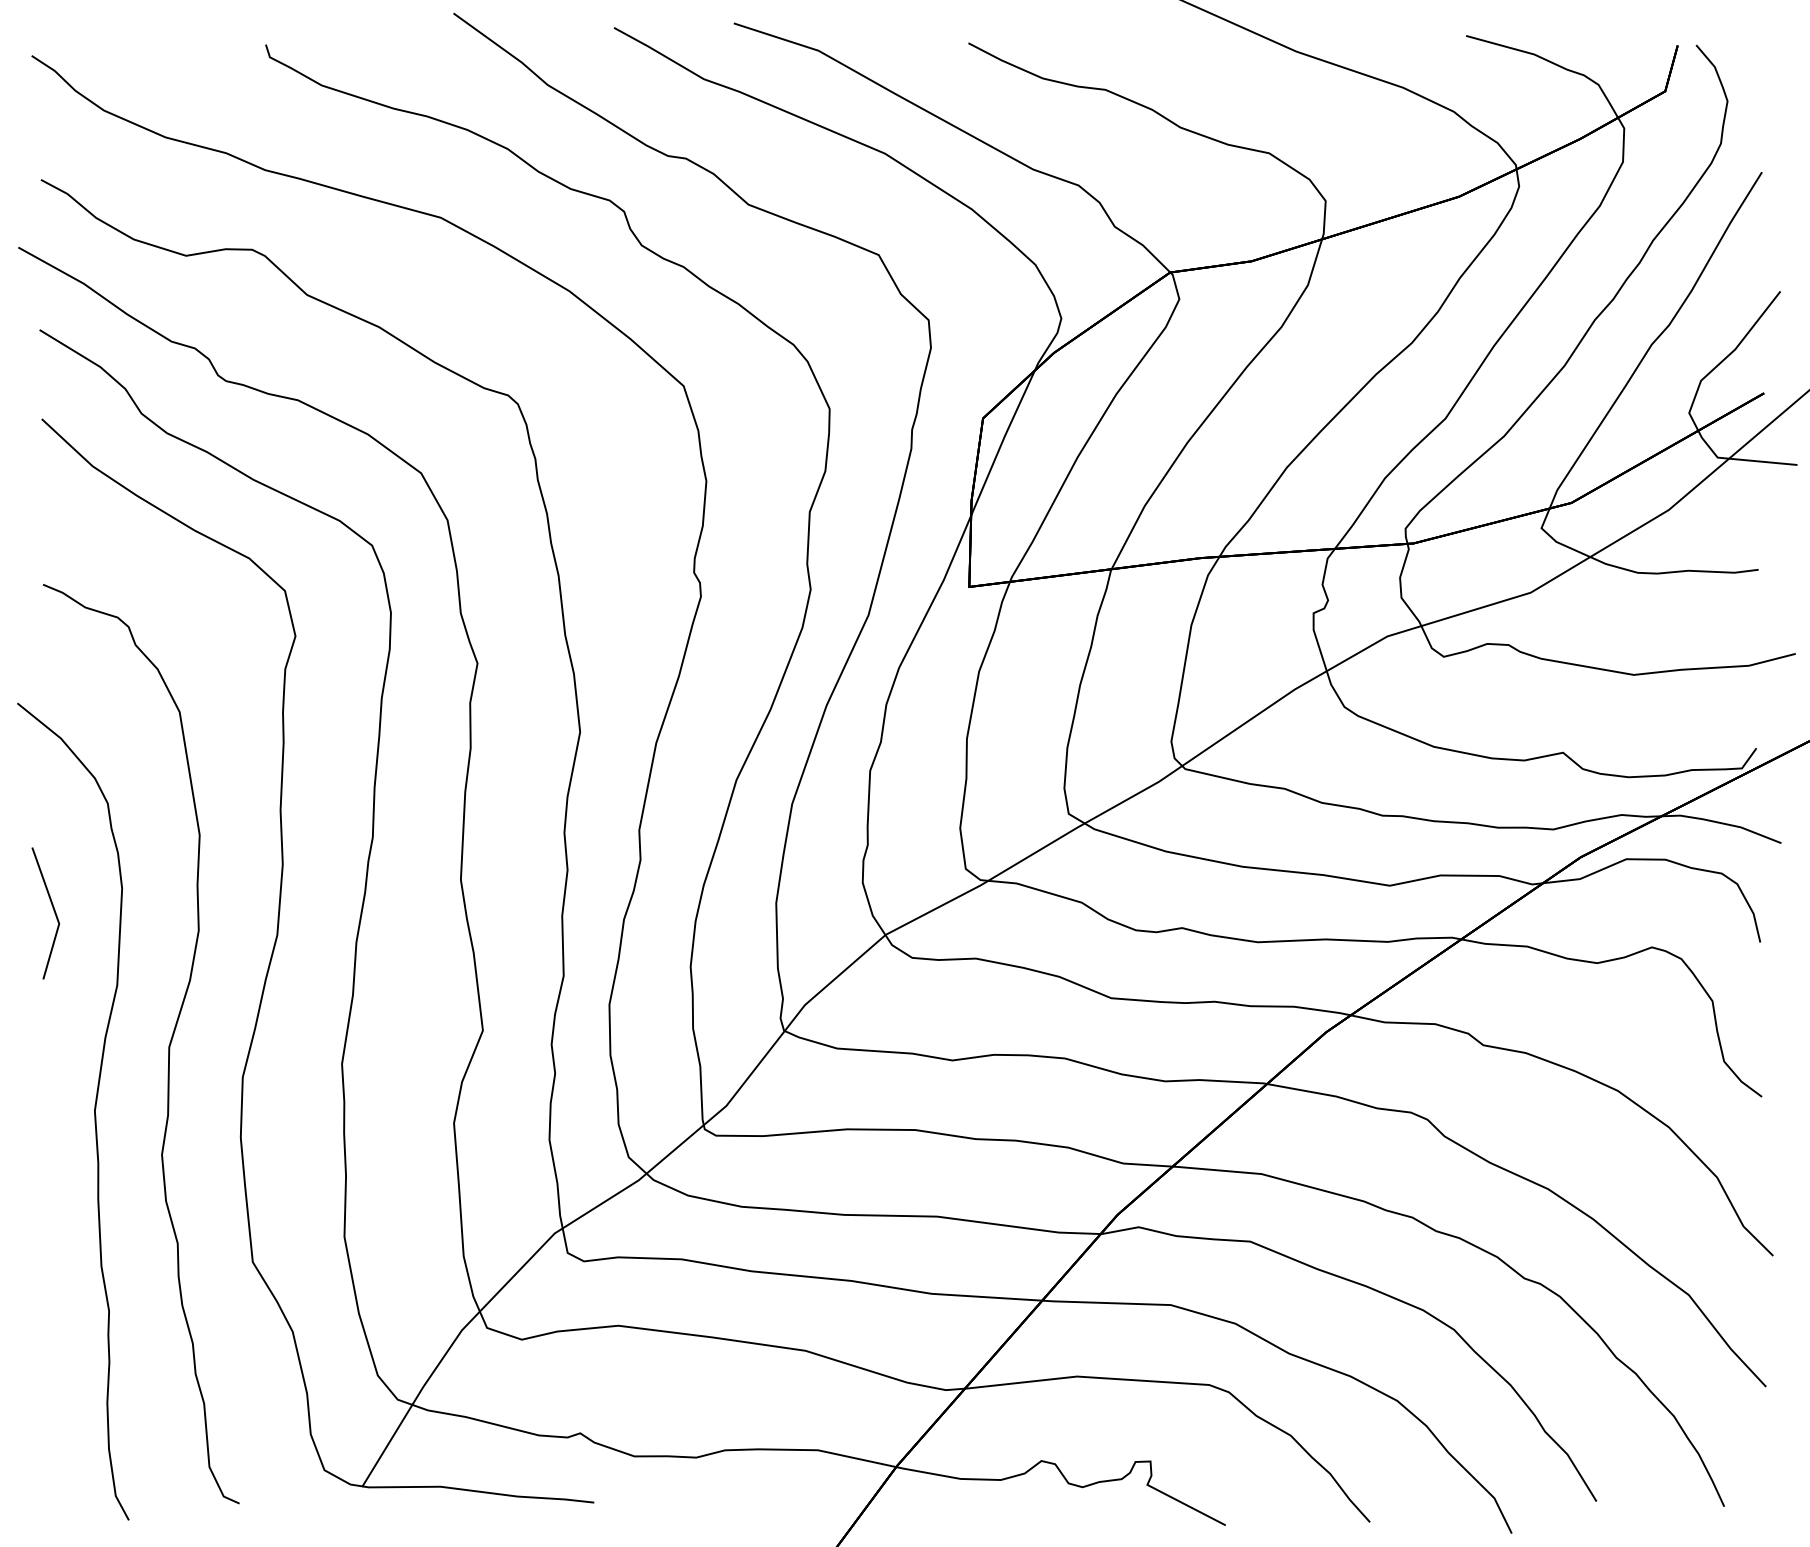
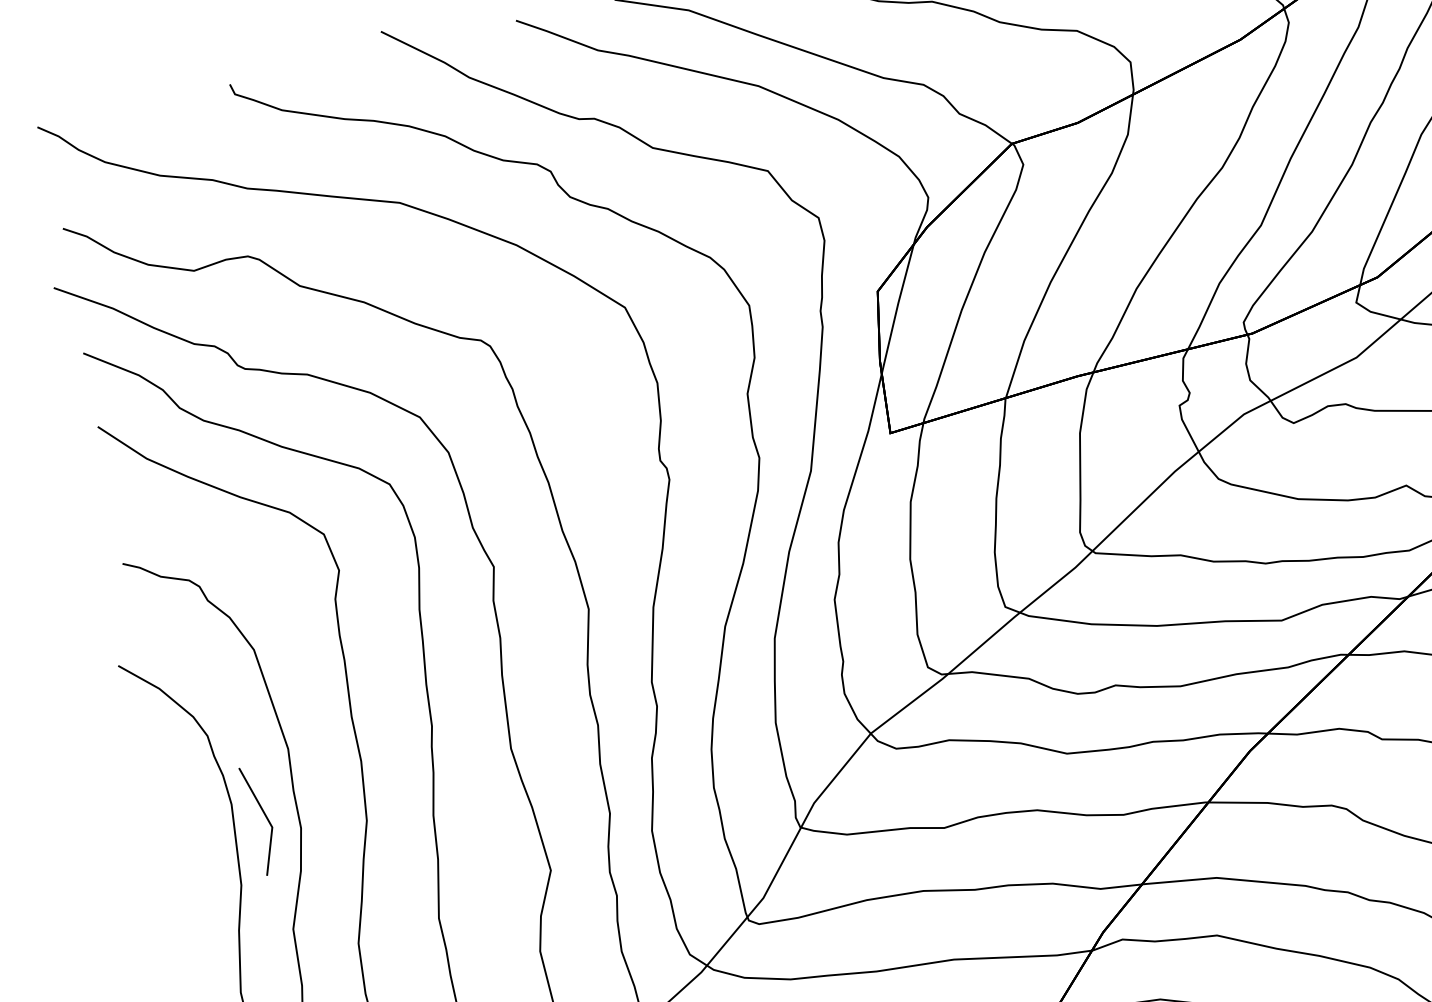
line: (53, 910) -> (265, 817), moved

